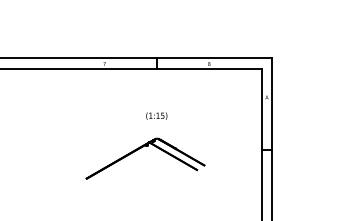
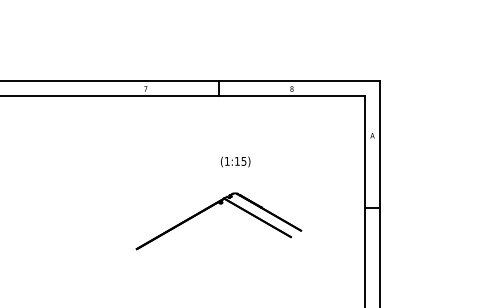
text: (156, 115) -> (235, 161), moved
part: (138, 150) -> (208, 209), moved

